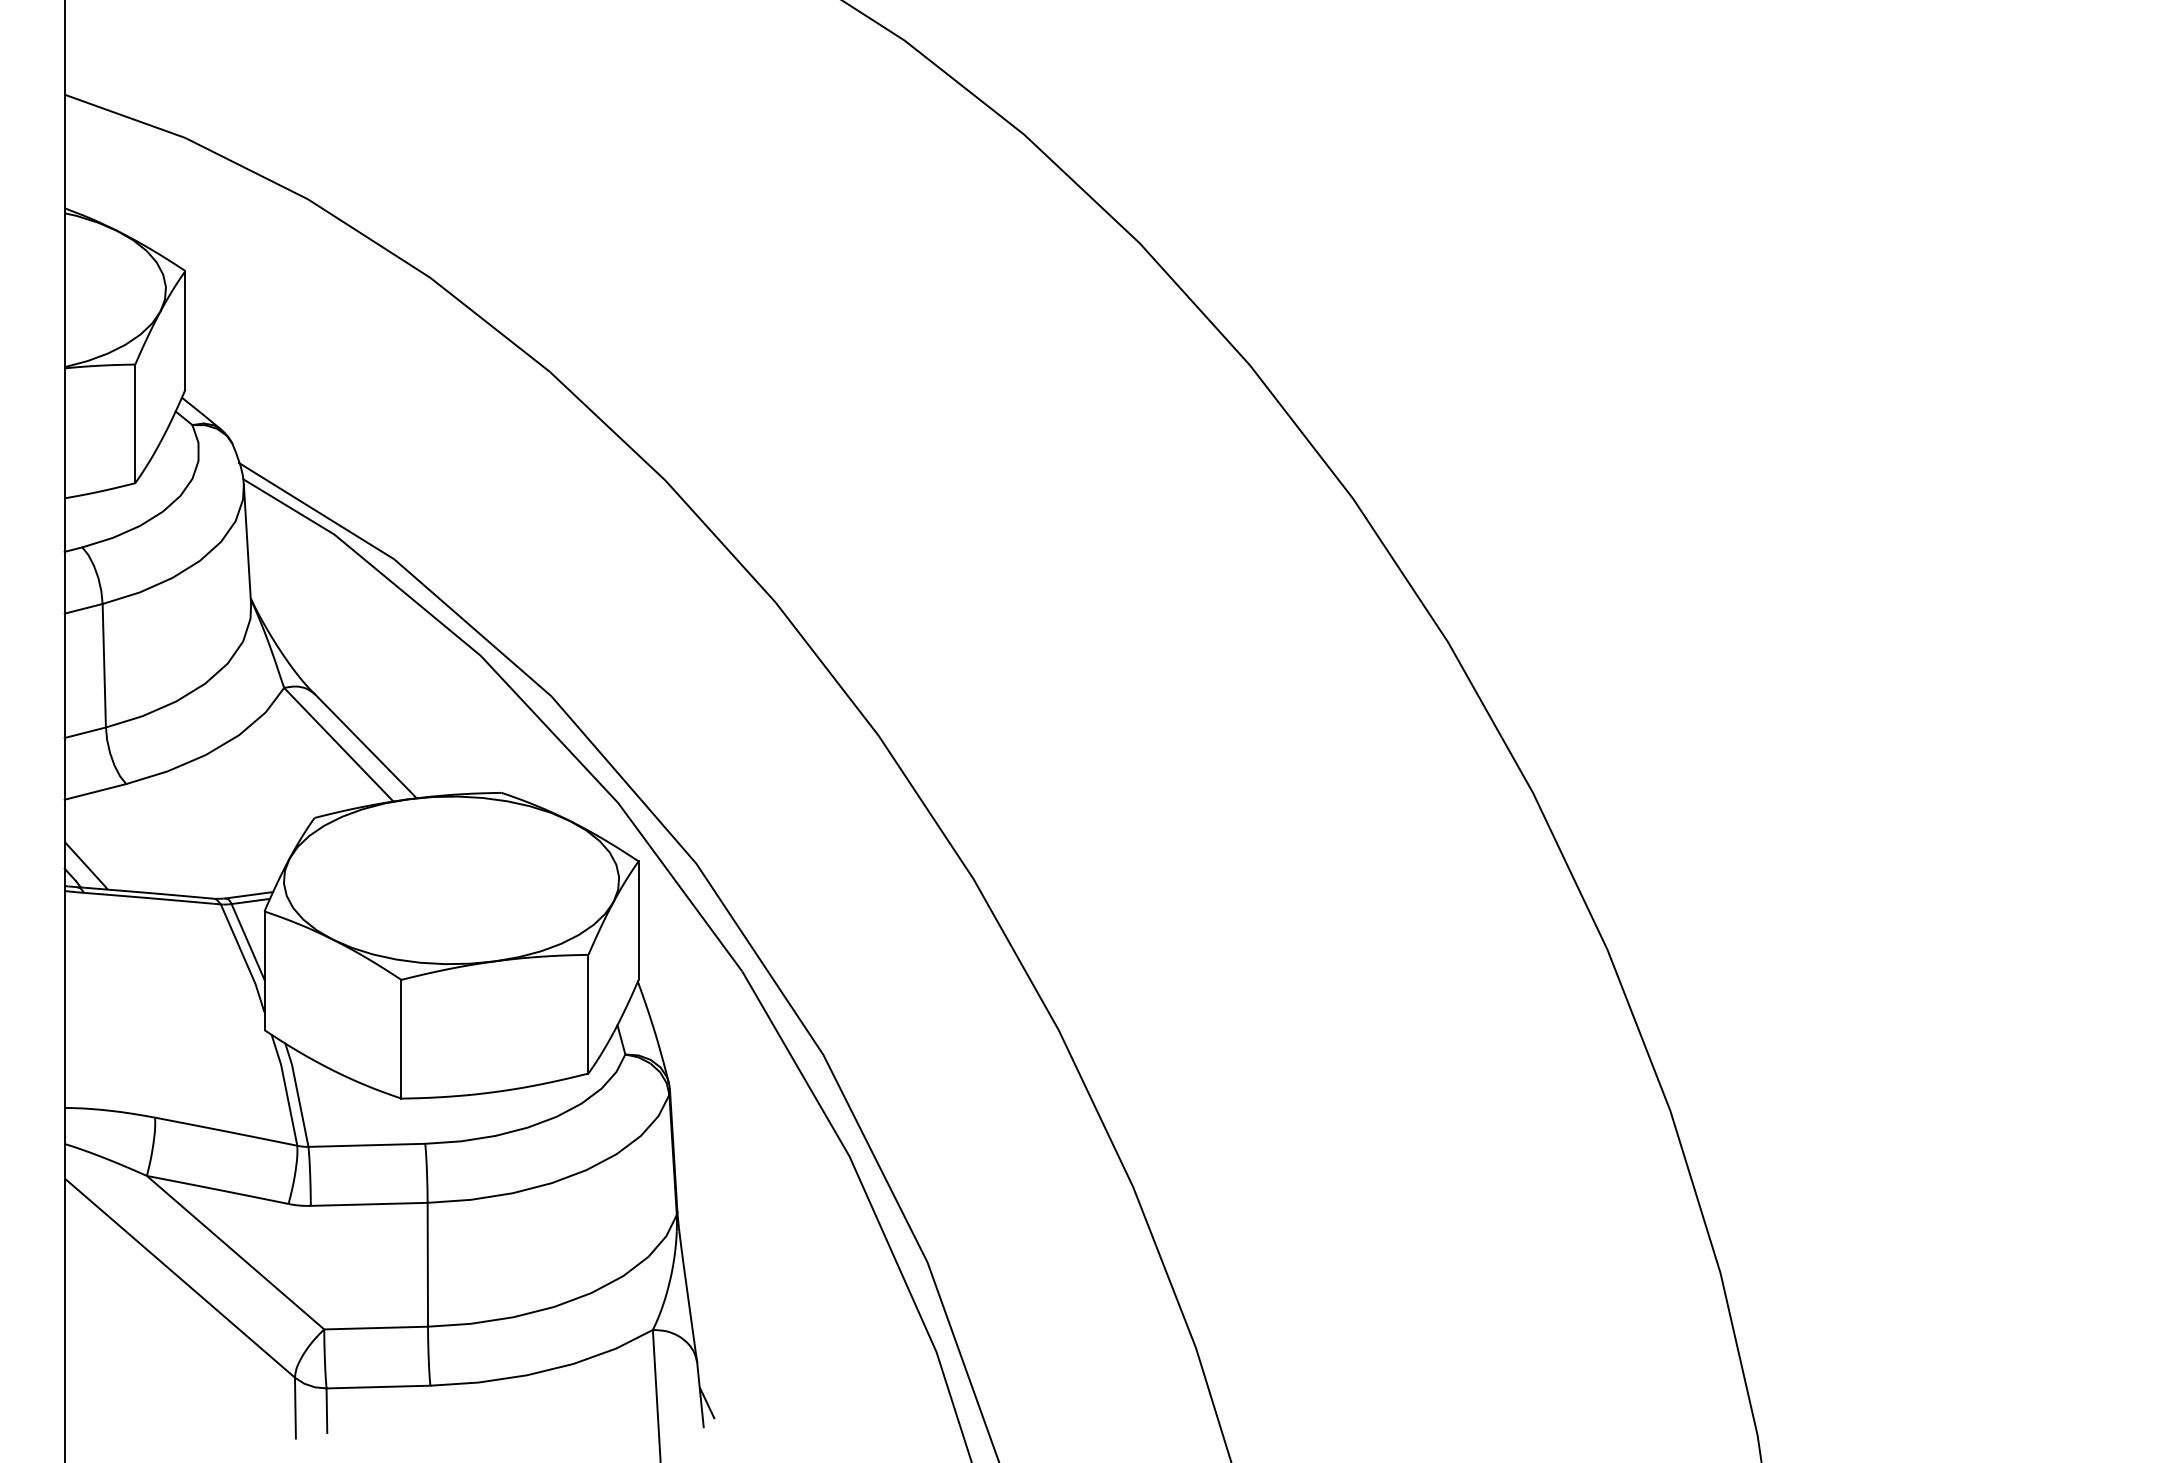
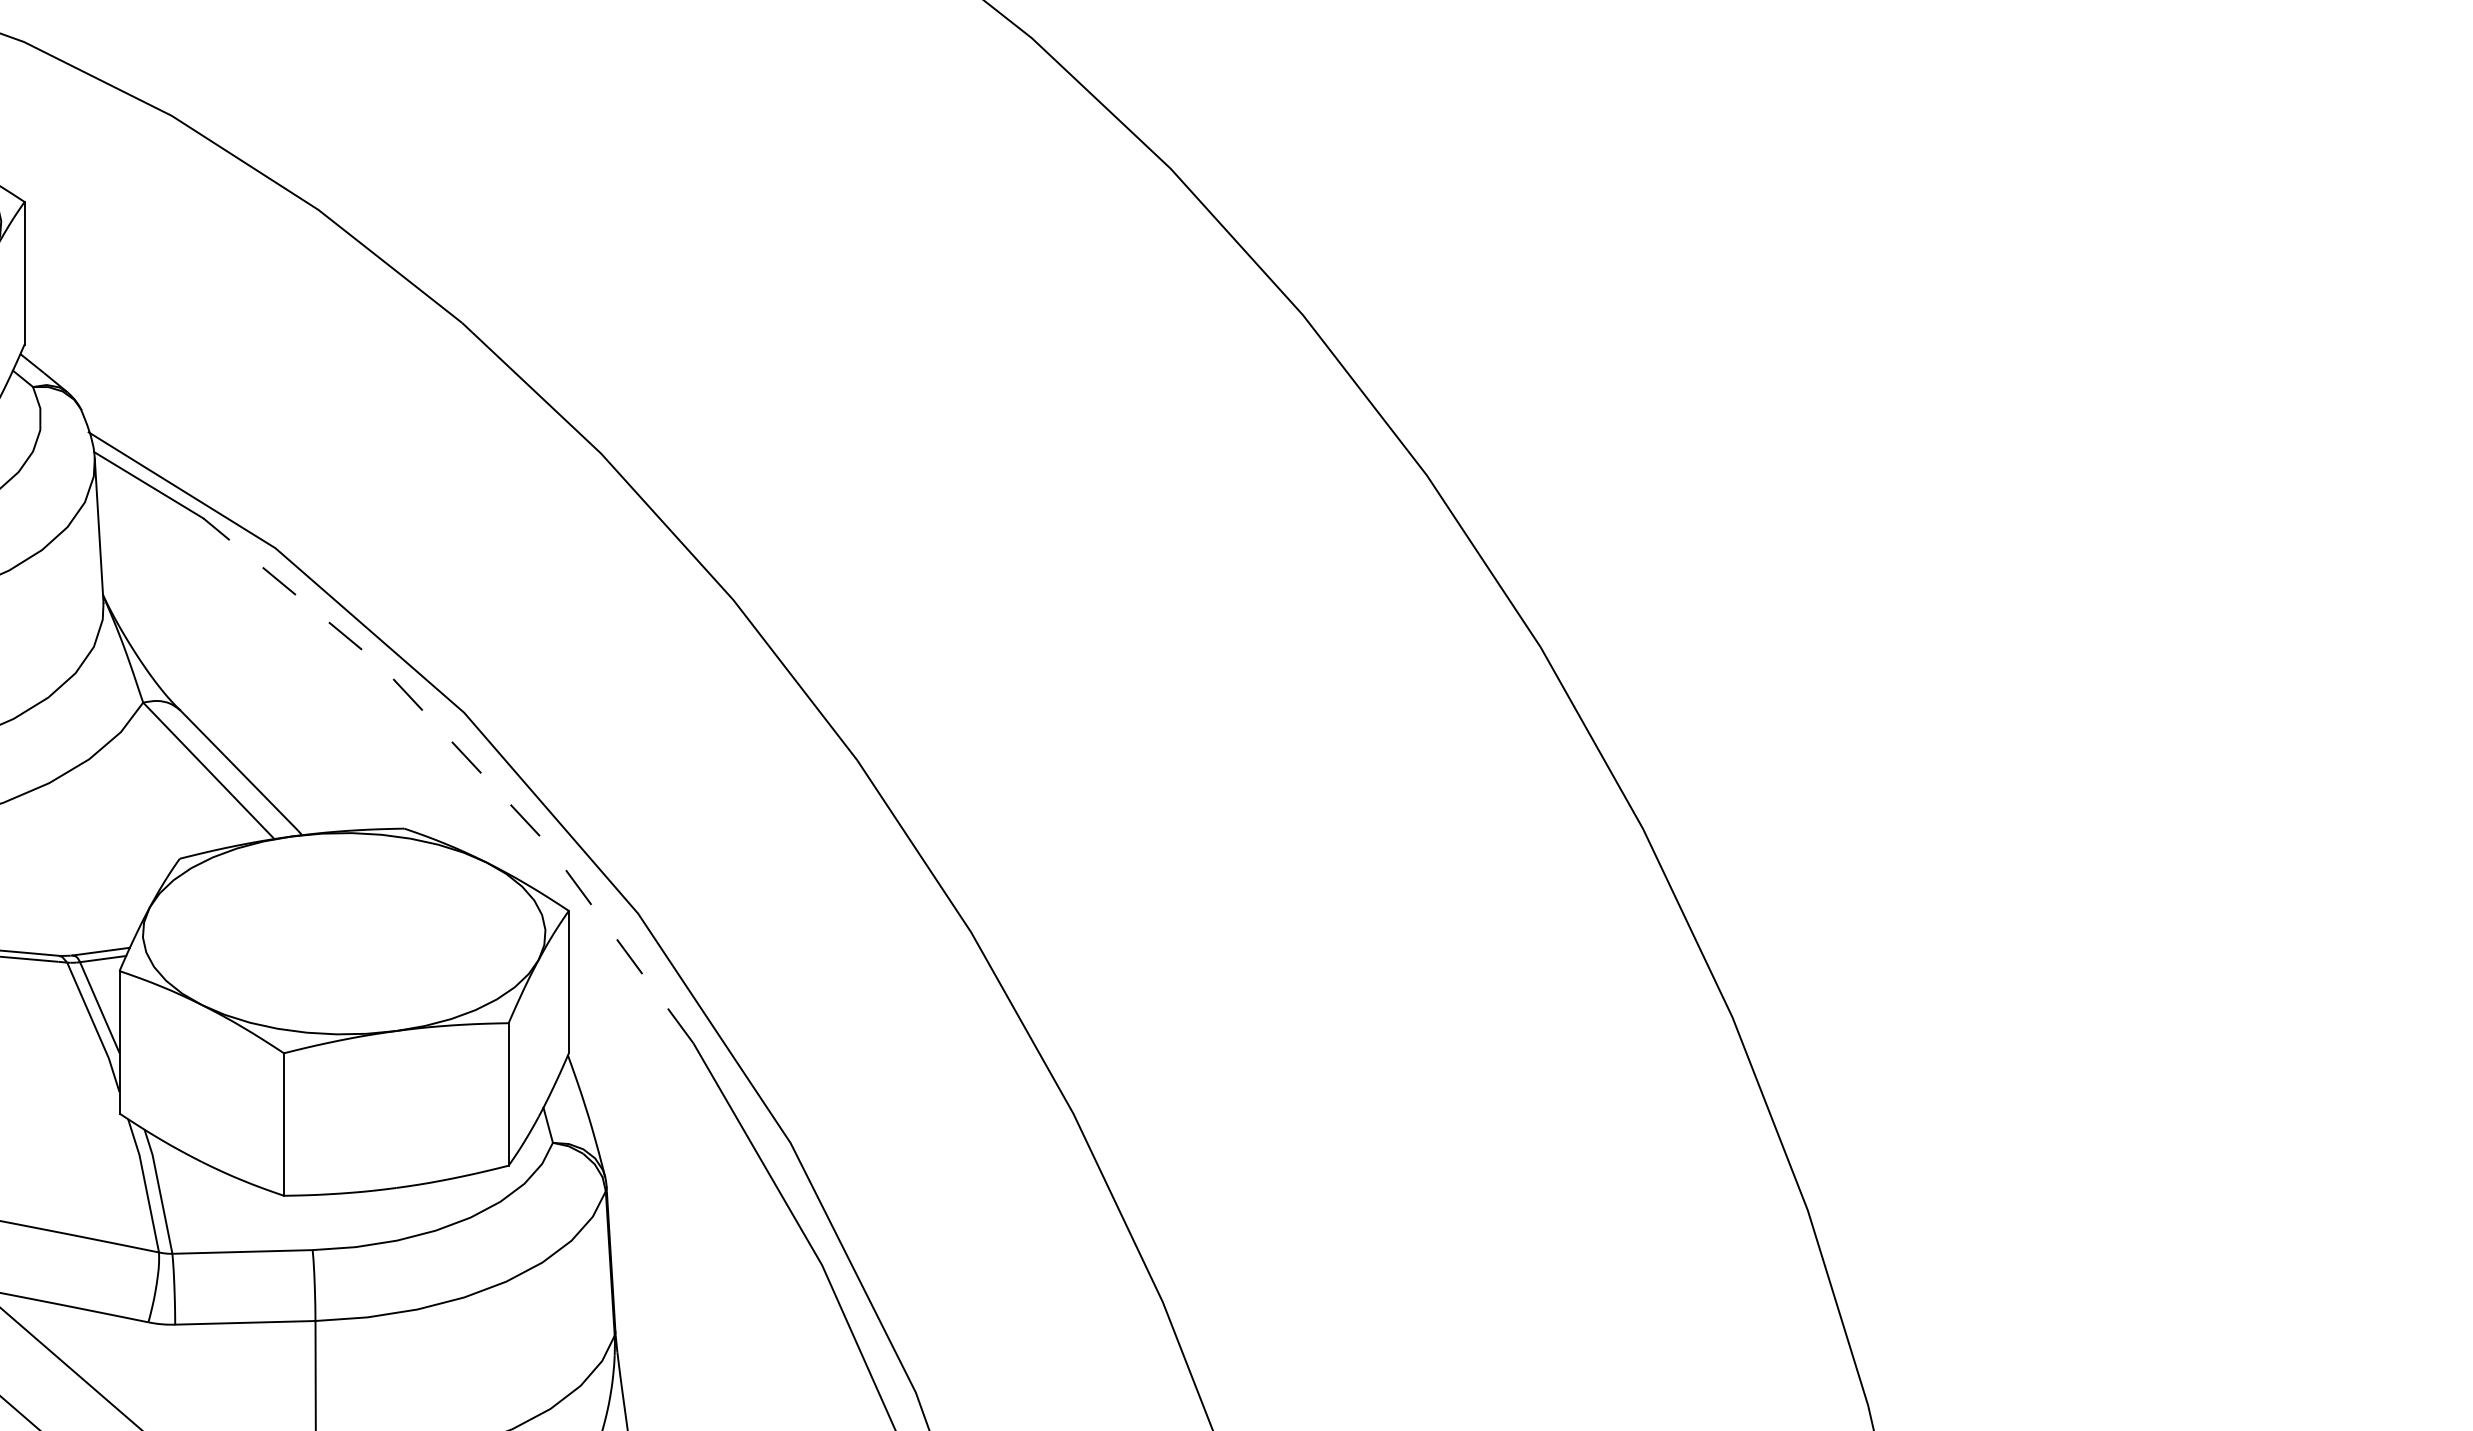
line: (555, 735) -> (469, 759), solid -> dashed

